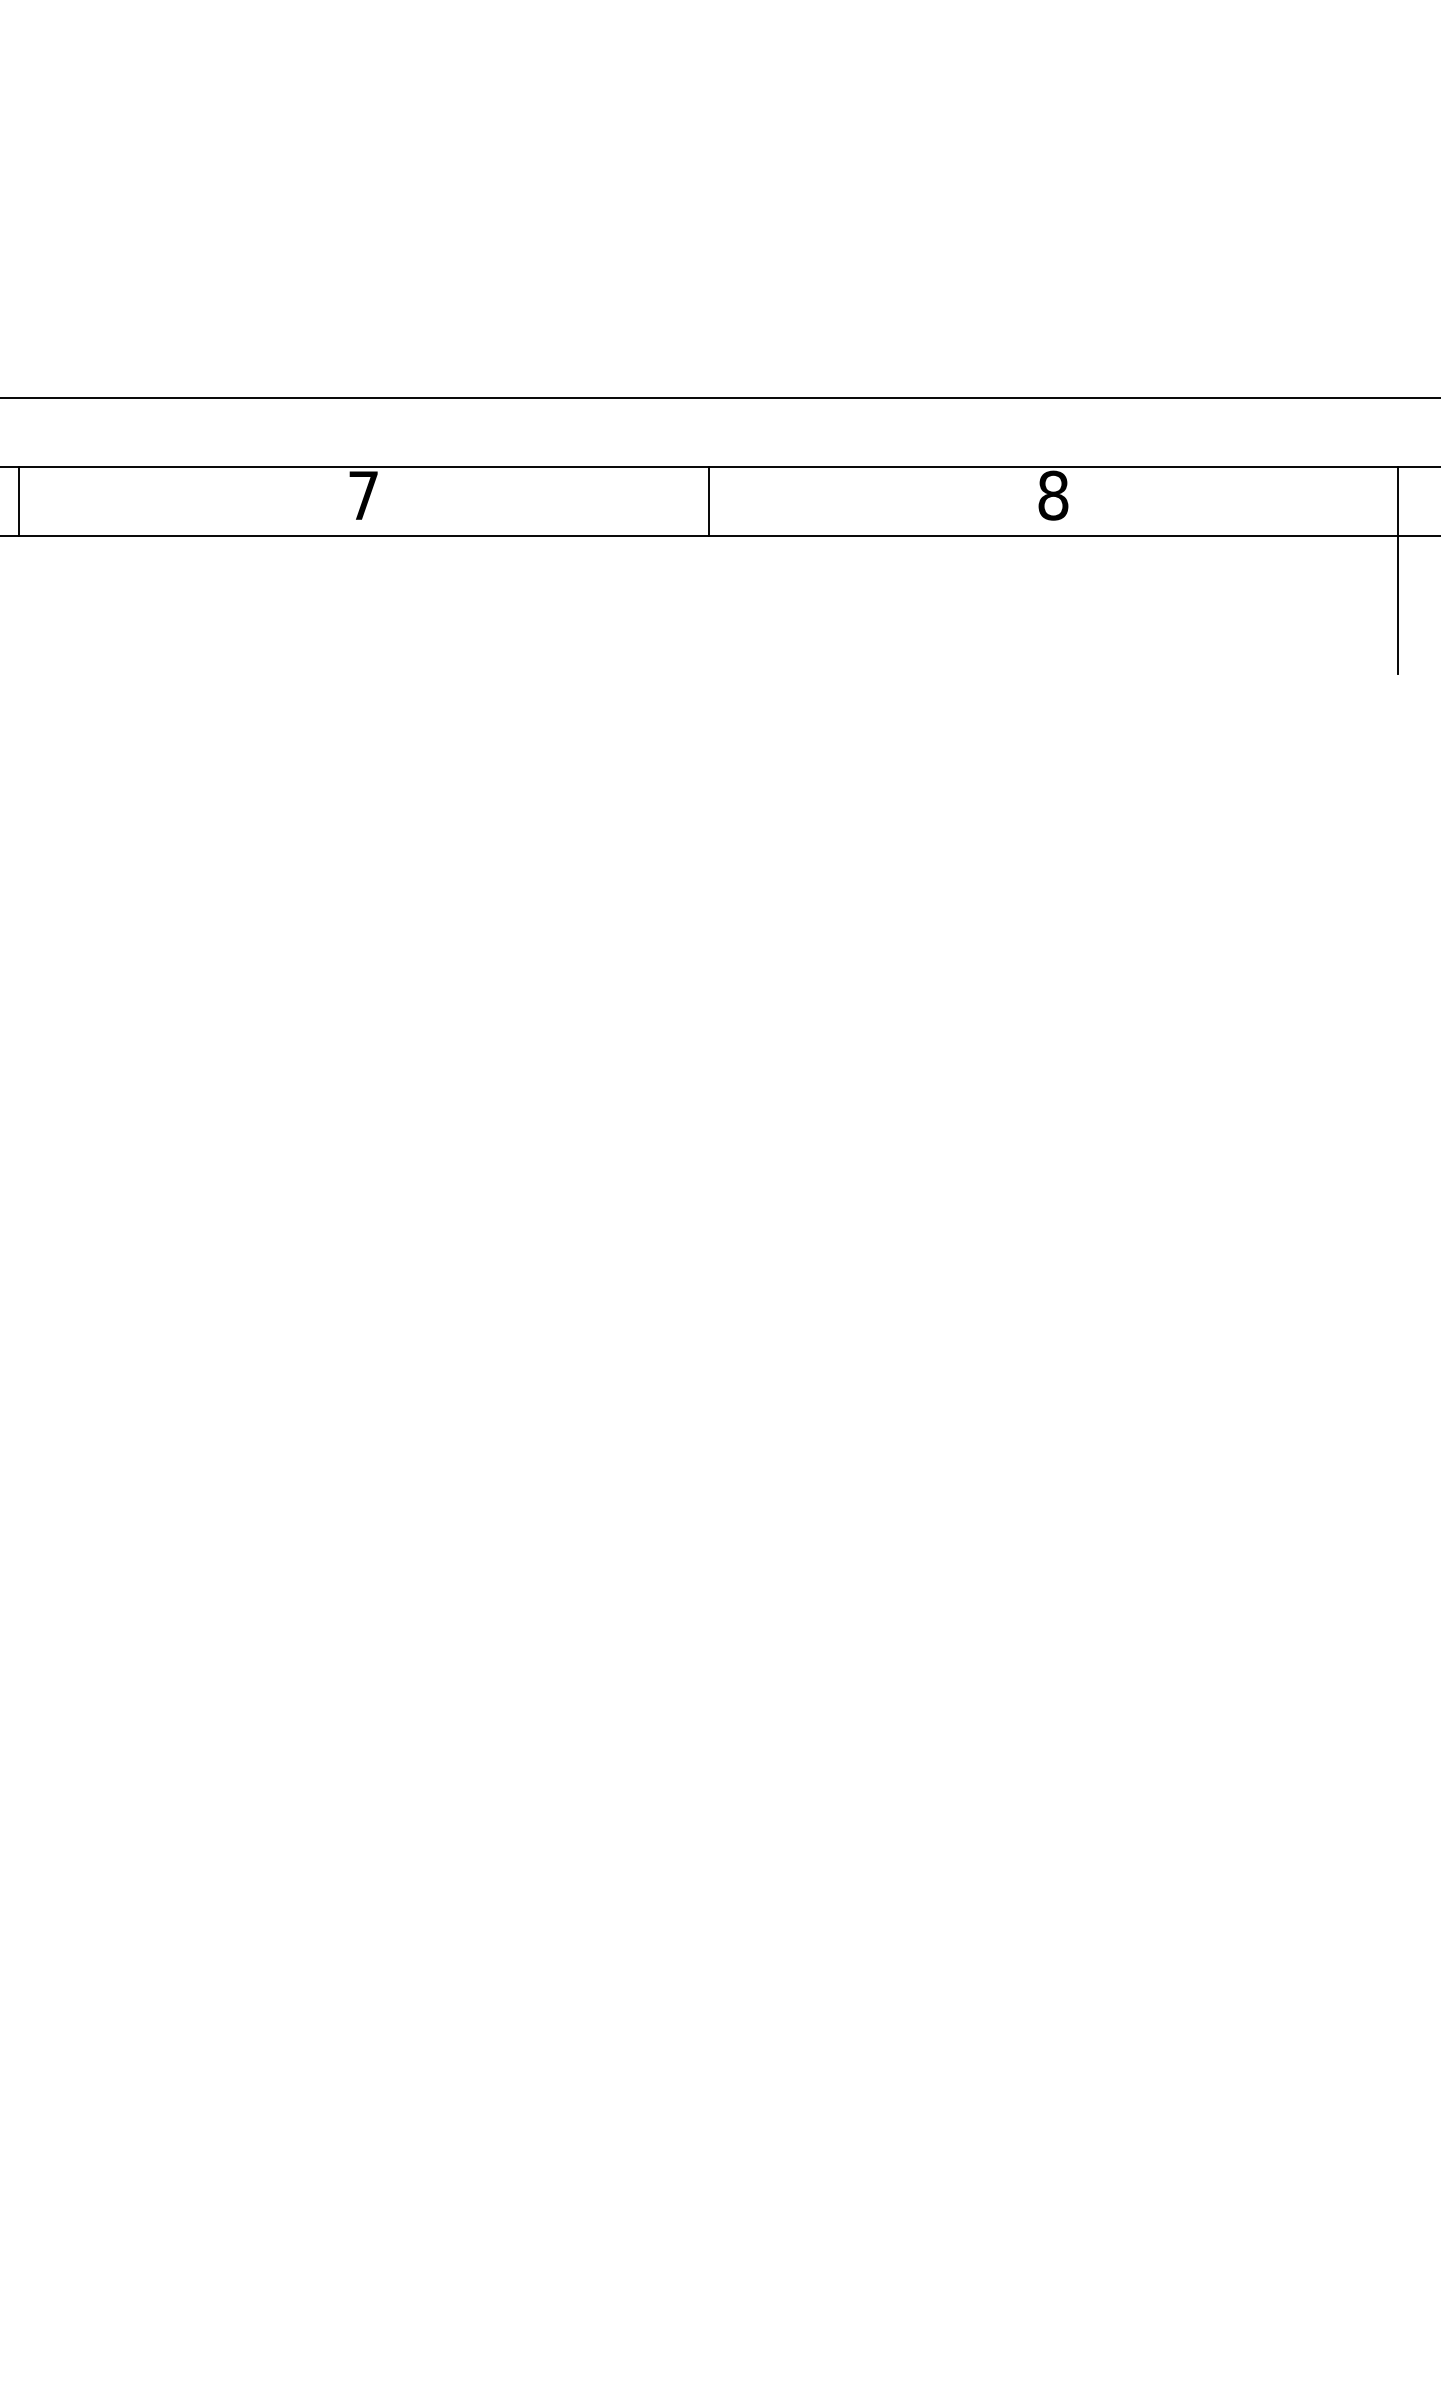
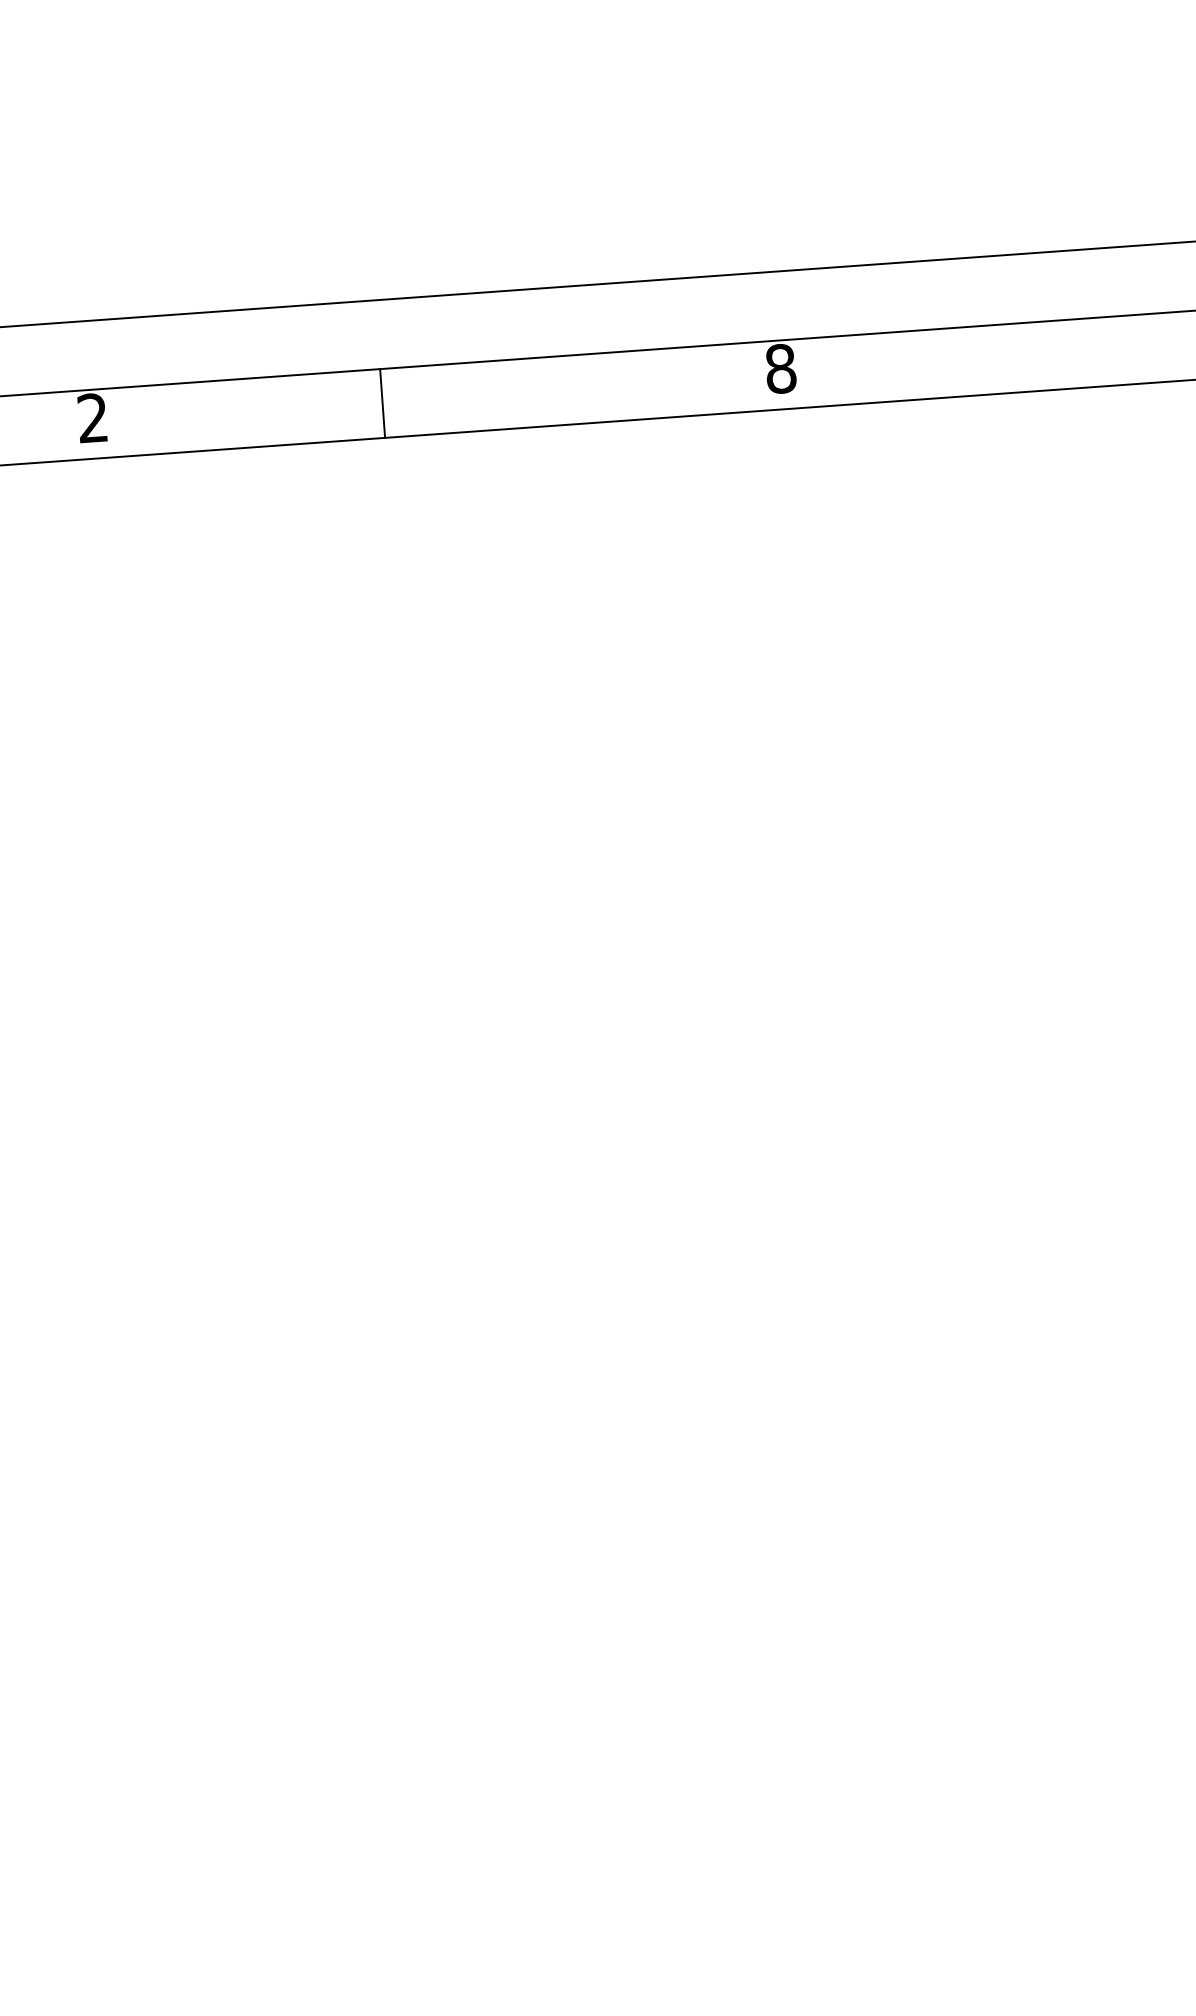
text: (363, 494) -> (92, 417), 7 -> 2
line: (708, 501) -> (382, 403), moved
line: (1398, 570) -> (1130, 418), removed

